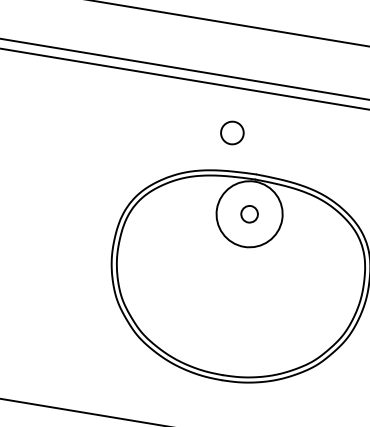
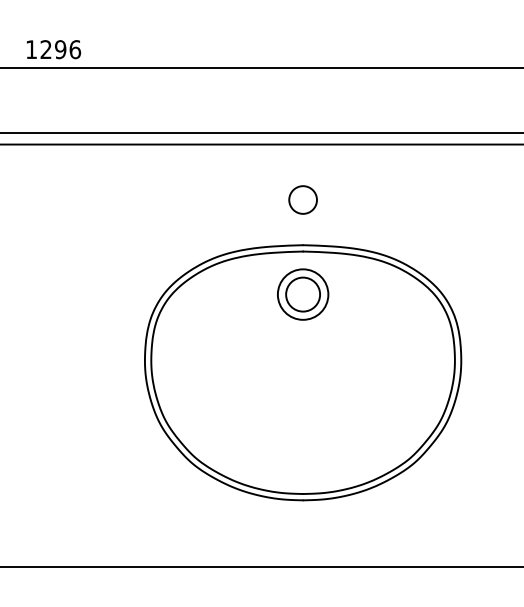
circle: (231, 132) -> (302, 199), moved
circle: (249, 214) -> (302, 294), size x0.62
circle: (249, 214) -> (303, 294), size x1.67

